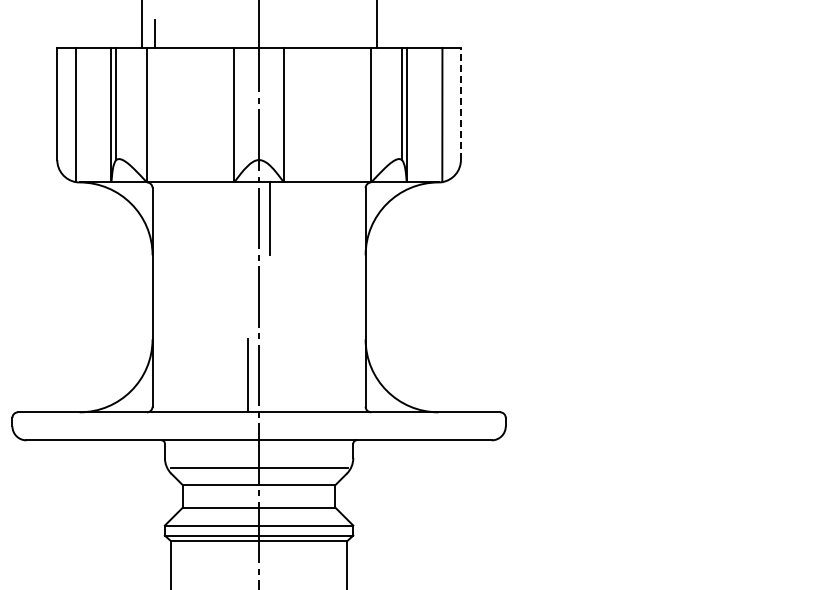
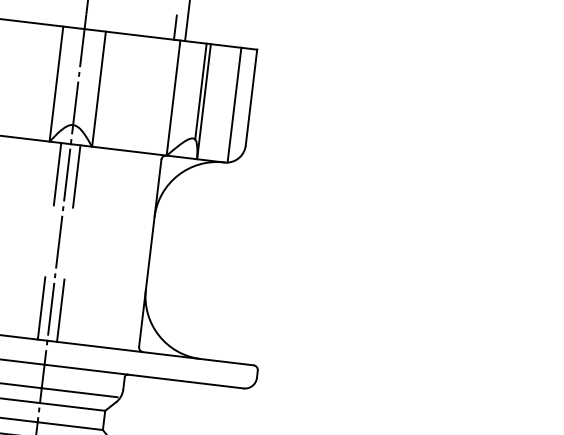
line: (363, 33) -> (175, 27), added
line: (460, 103) -> (251, 97), dashed -> solid
line: (247, 218) -> (57, 173), added
line: (270, 375) -> (60, 310), added

